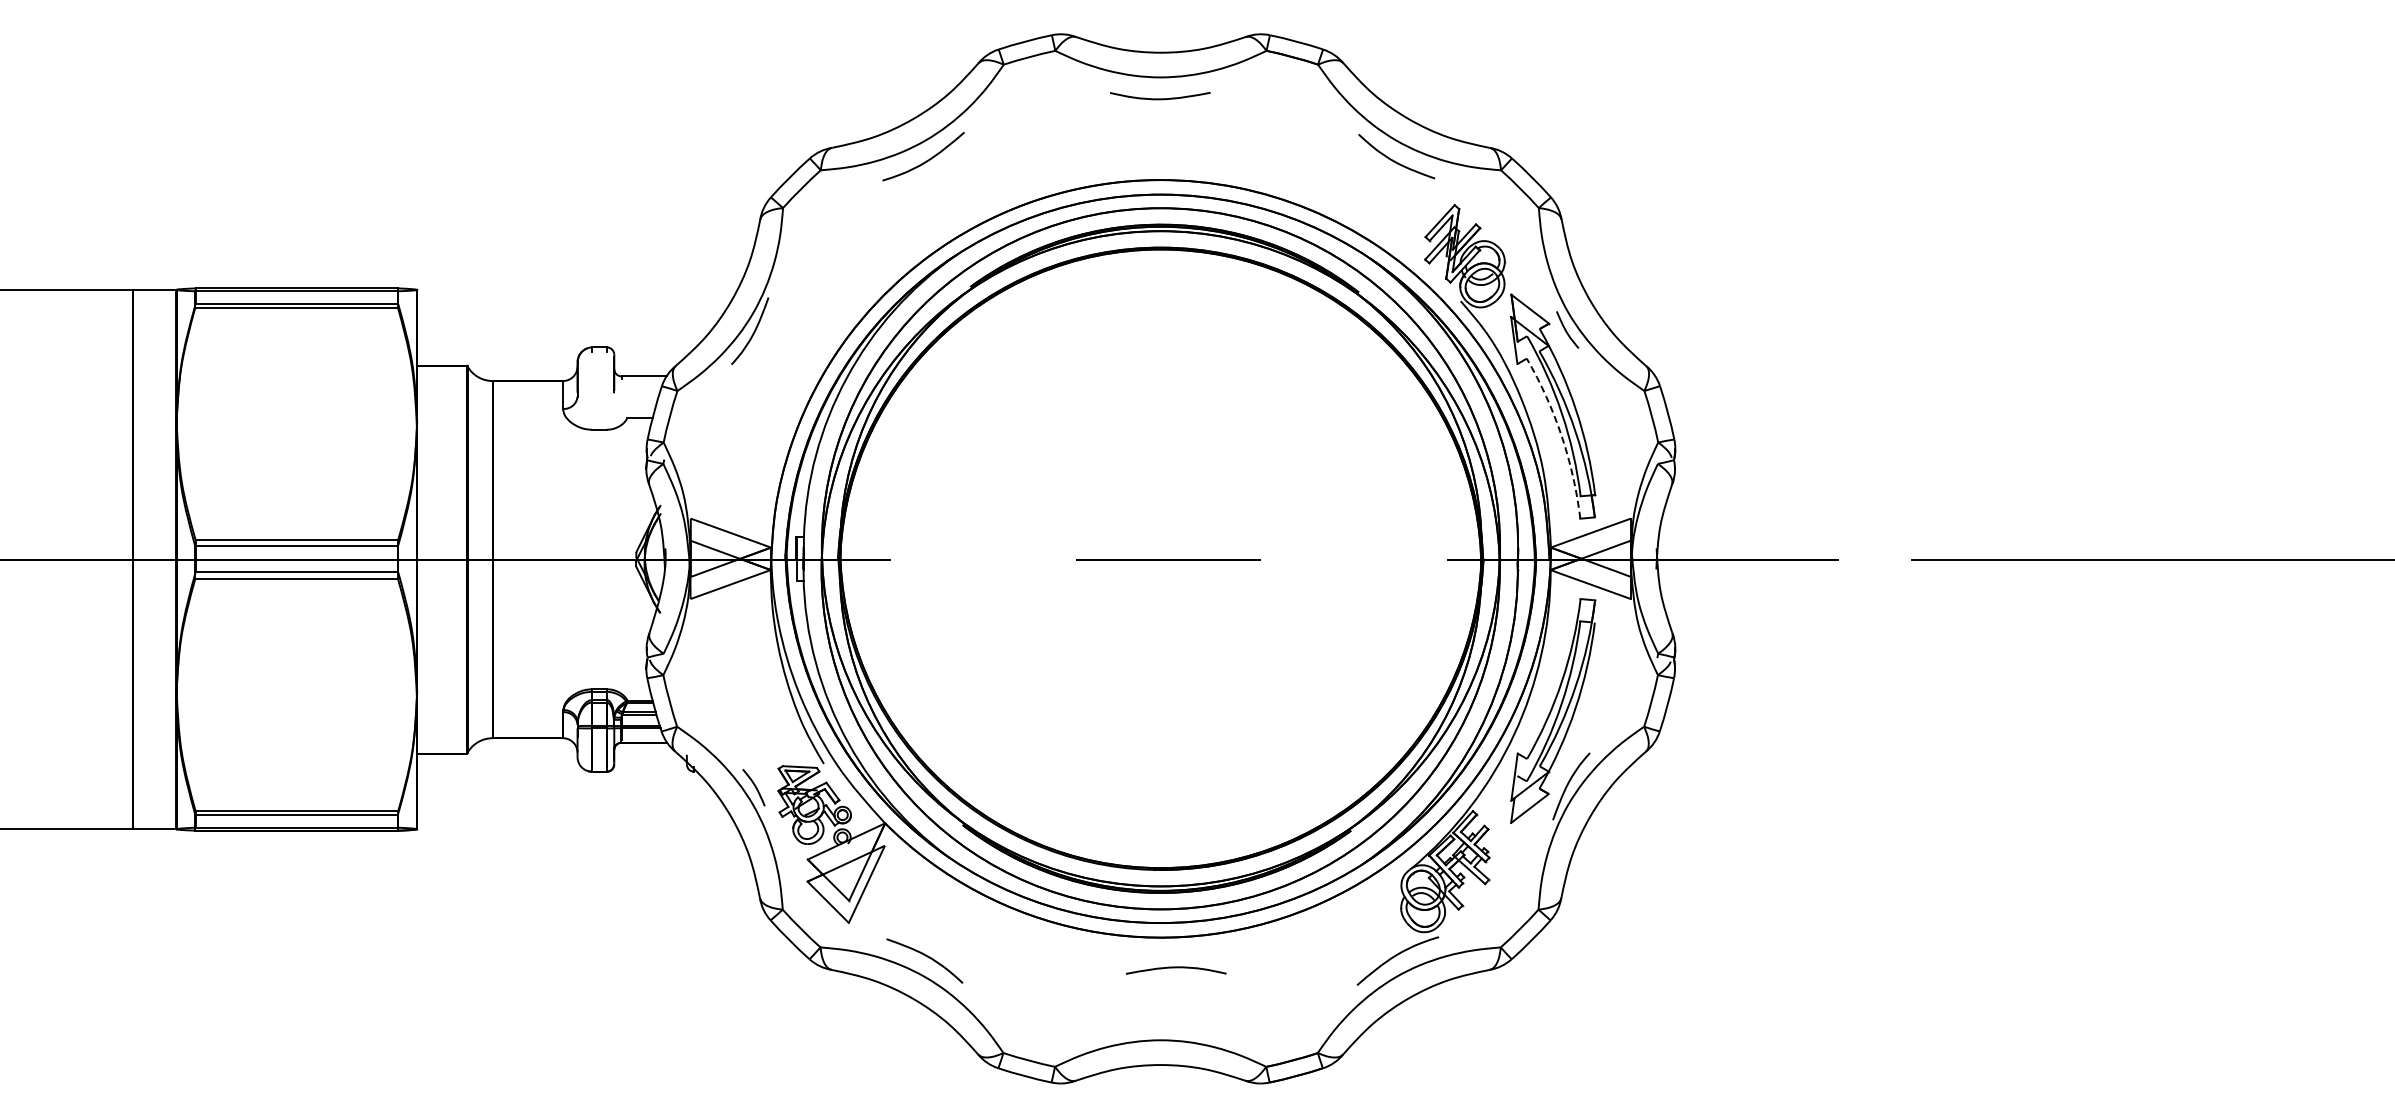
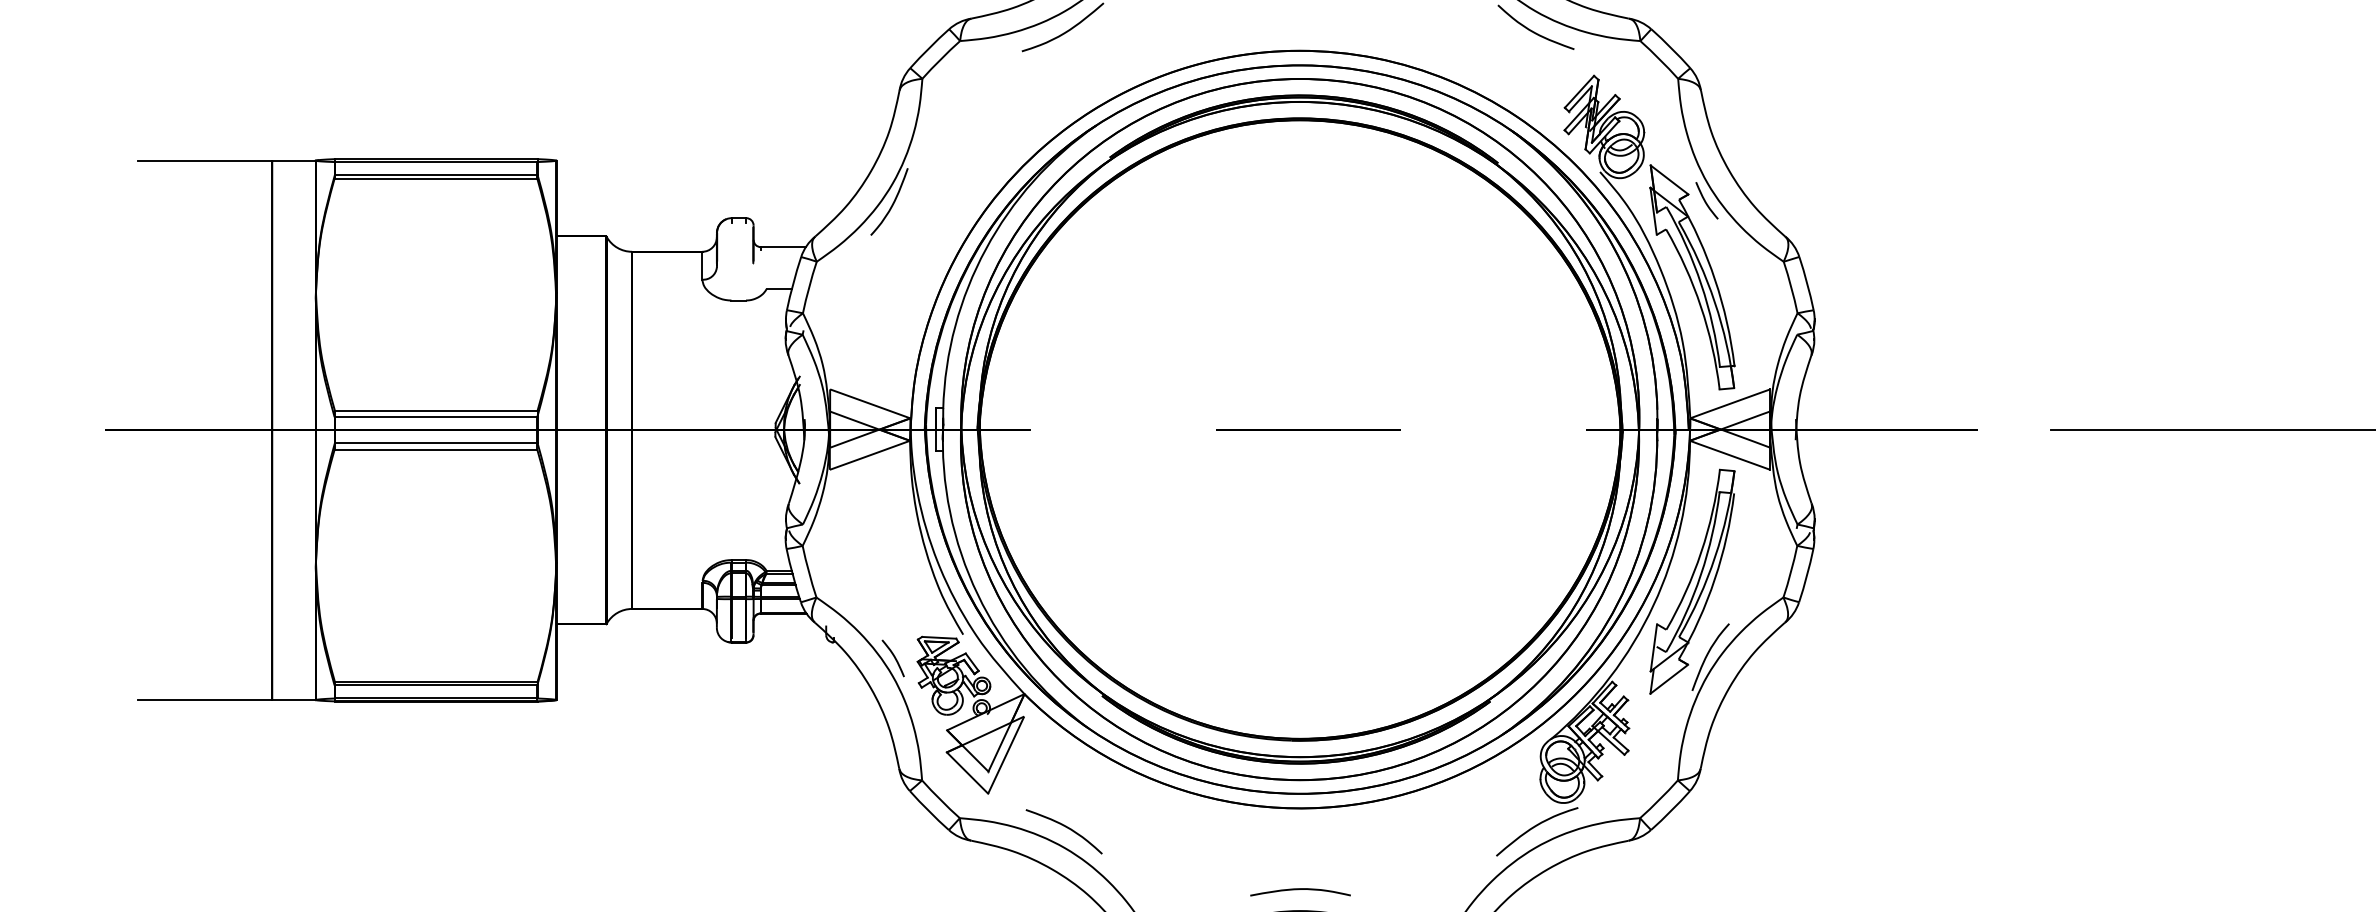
arc: (1561, 435) -> (1700, 306), dashed -> solid
curve: (1175, 968) -> (1299, 890), moved

